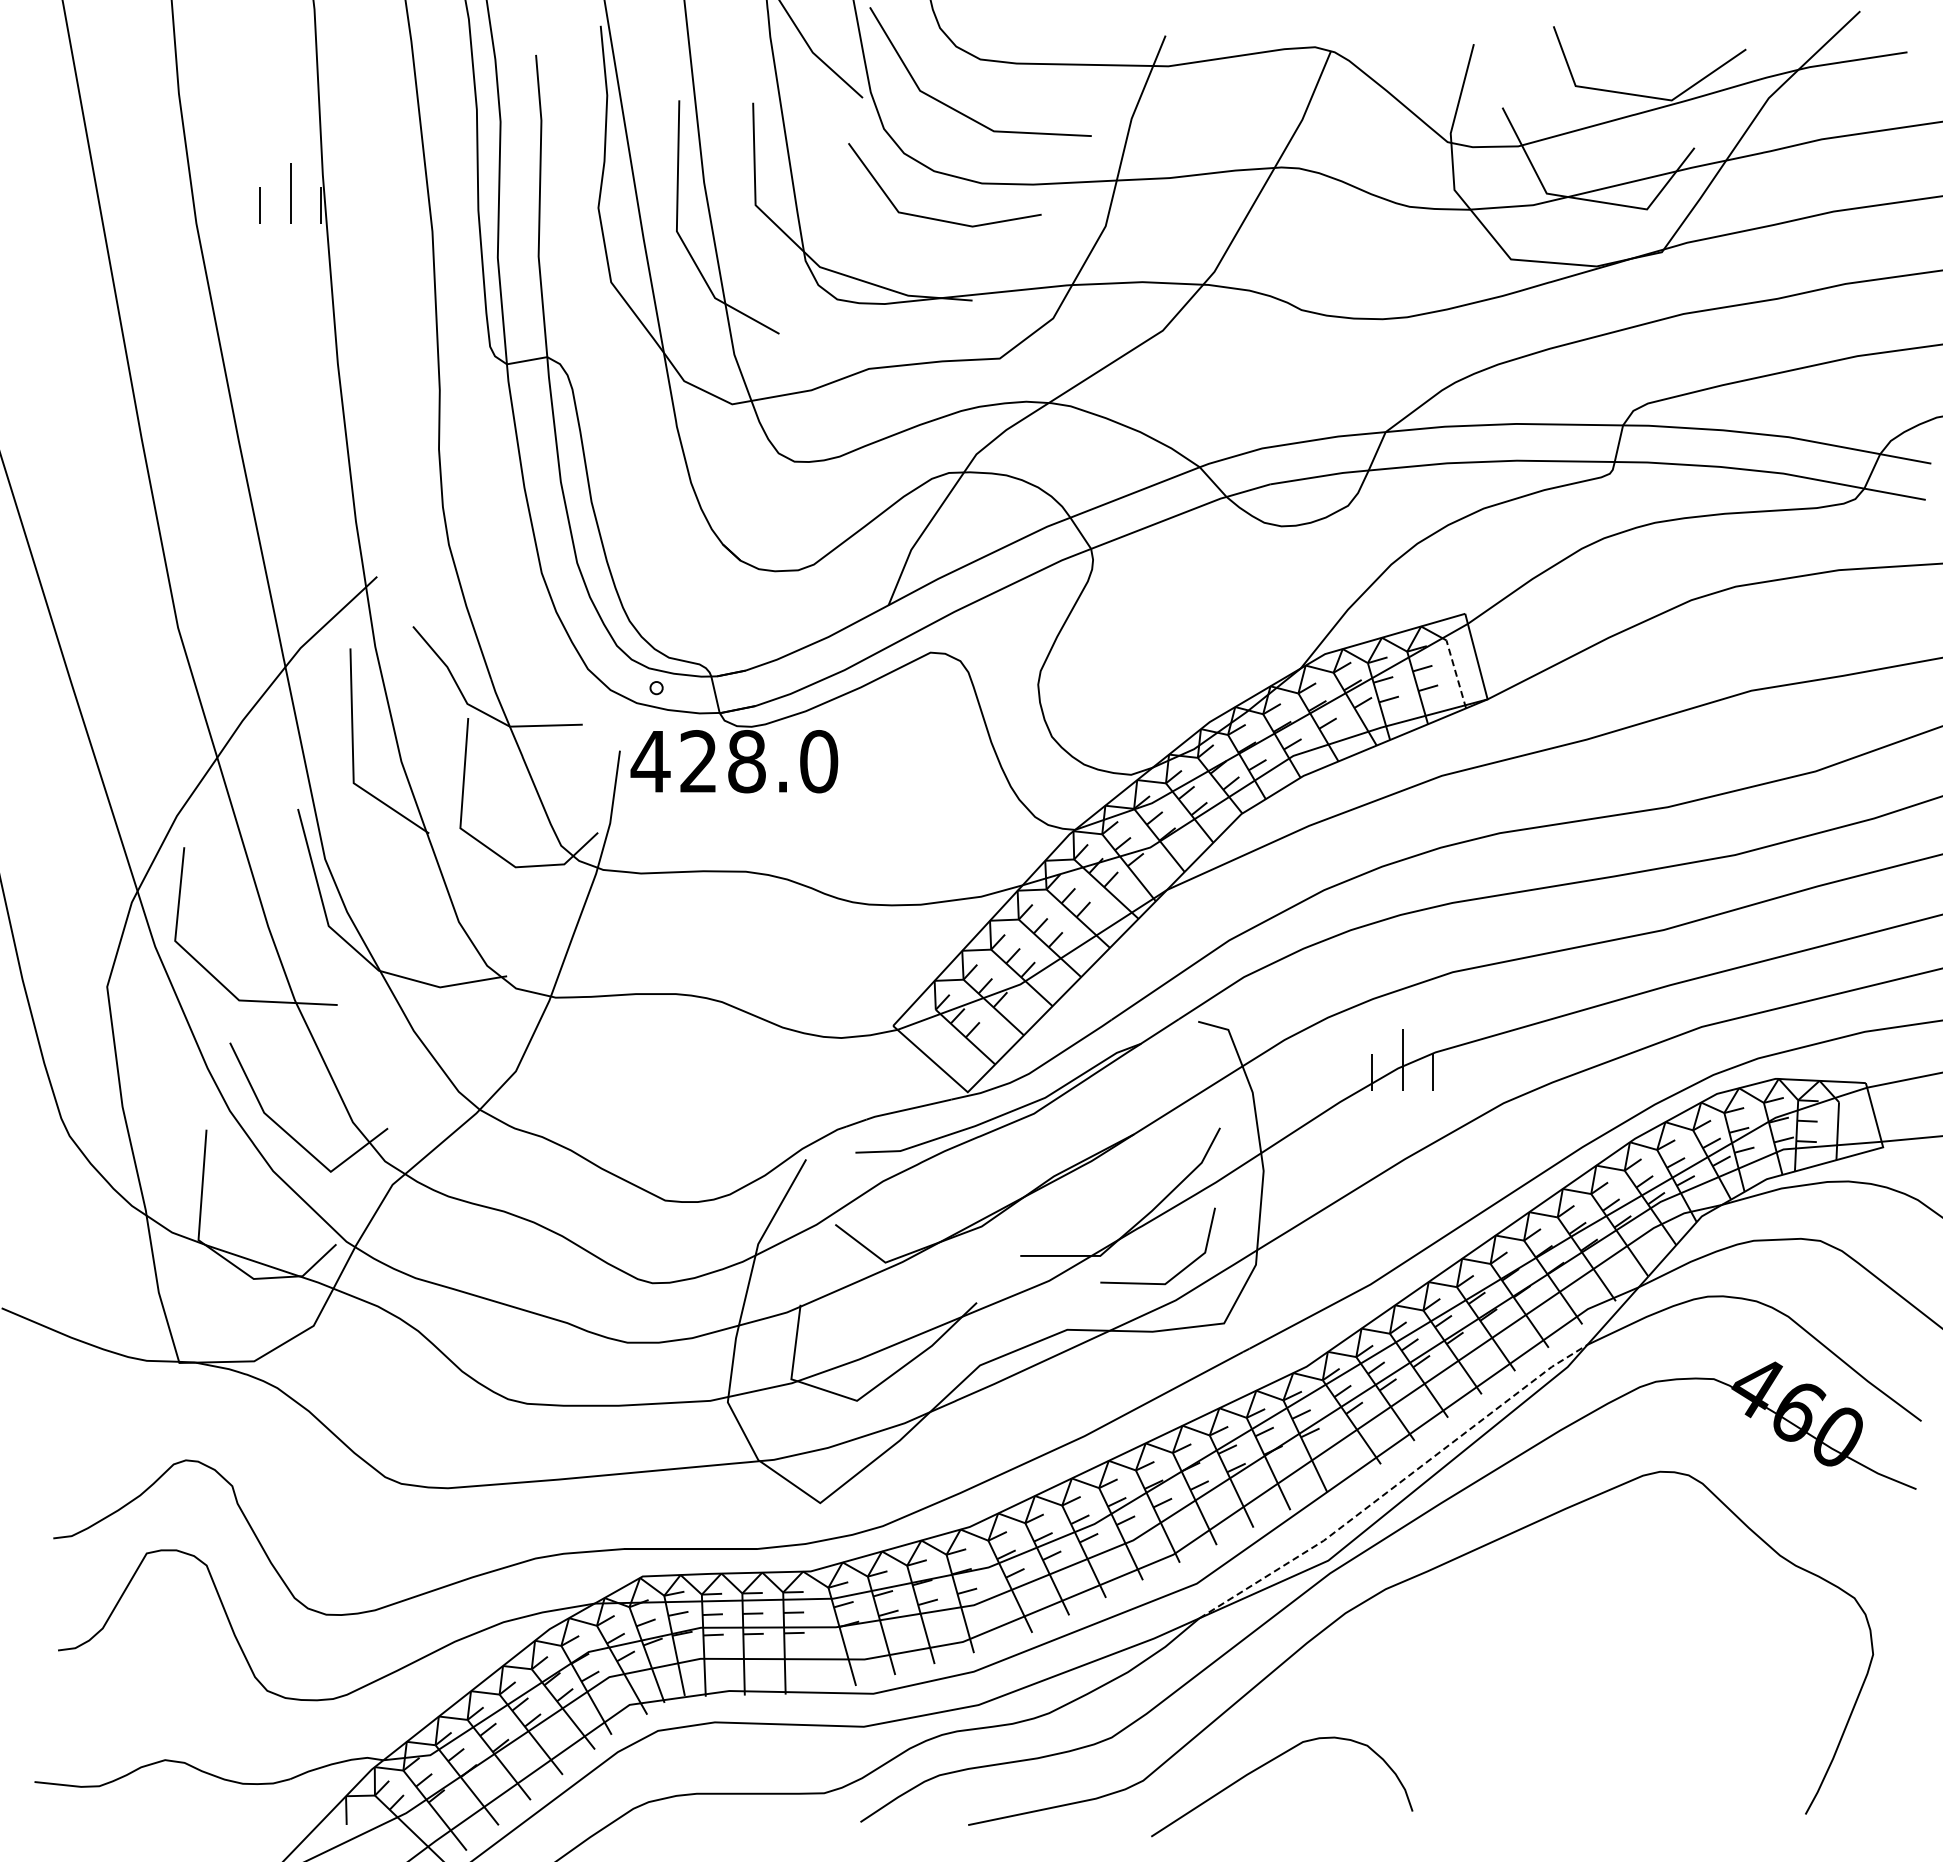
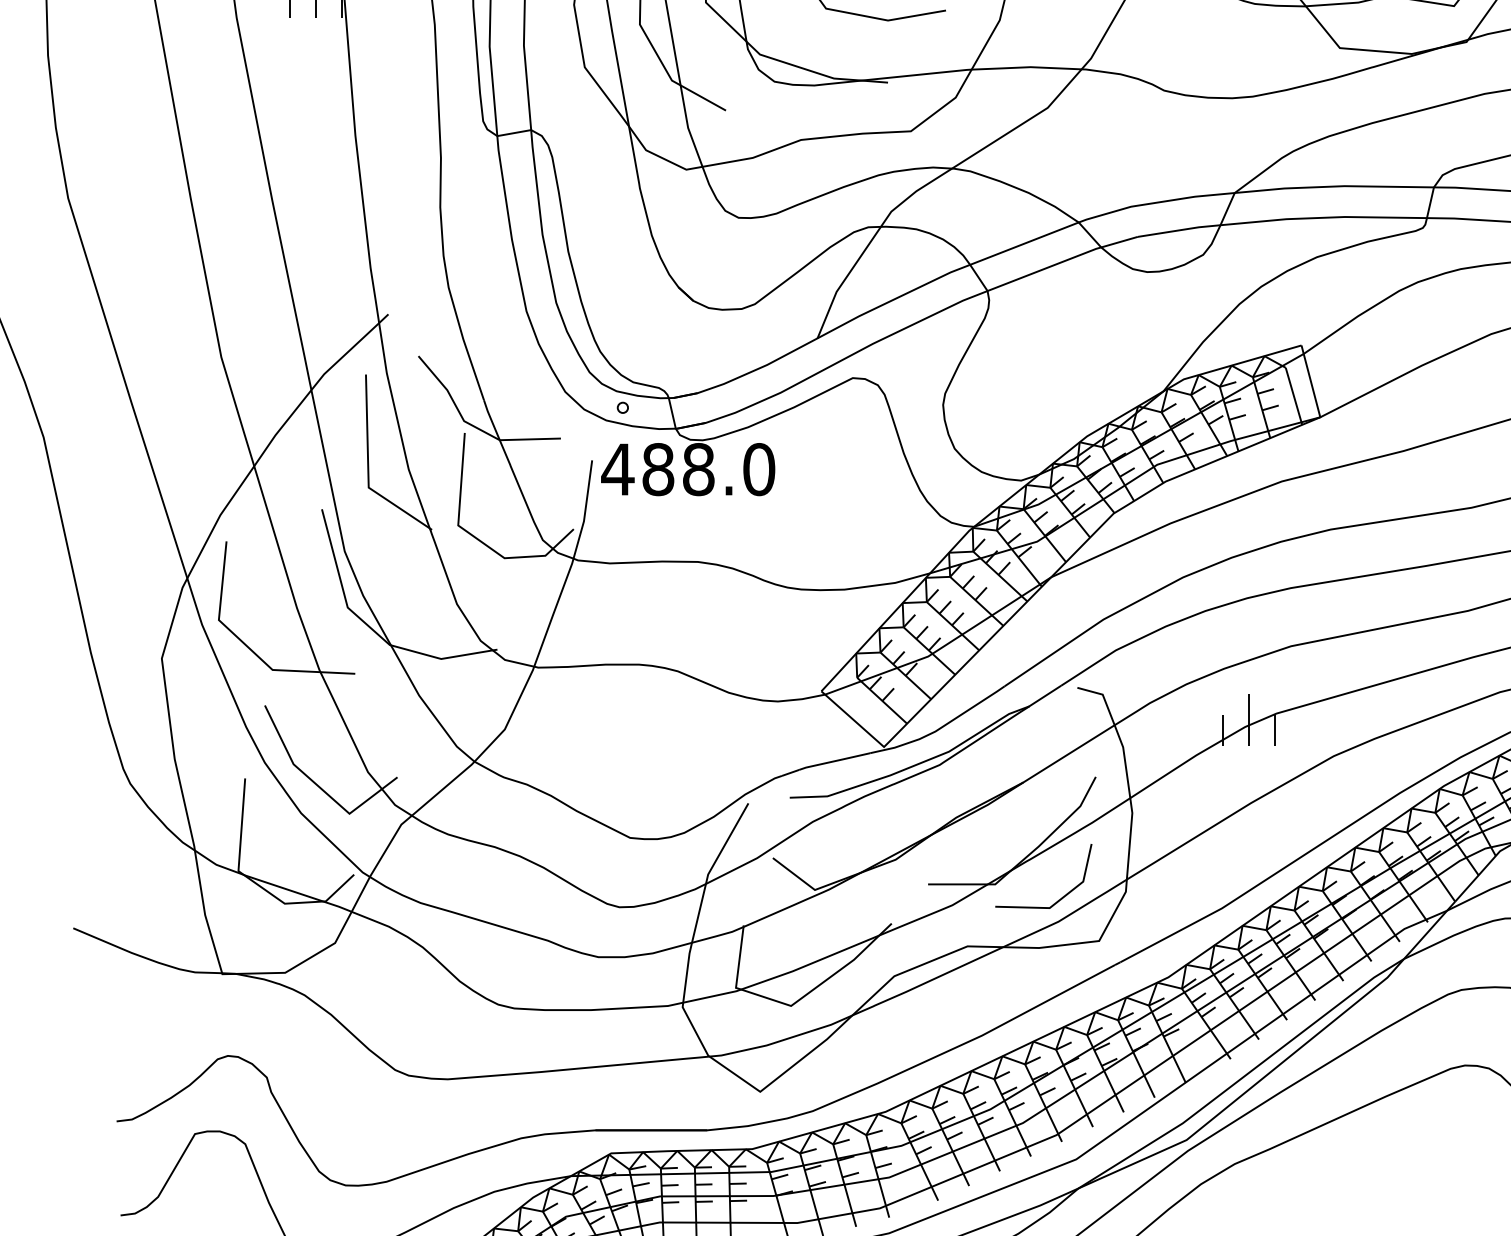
line: (1456, 673) -> (1294, 395), dashed -> solid
text: (698, 761) -> (658, 469), 428.0 -> 488.0
line: (1396, 1485) -> (1243, 1077), dashed -> solid

